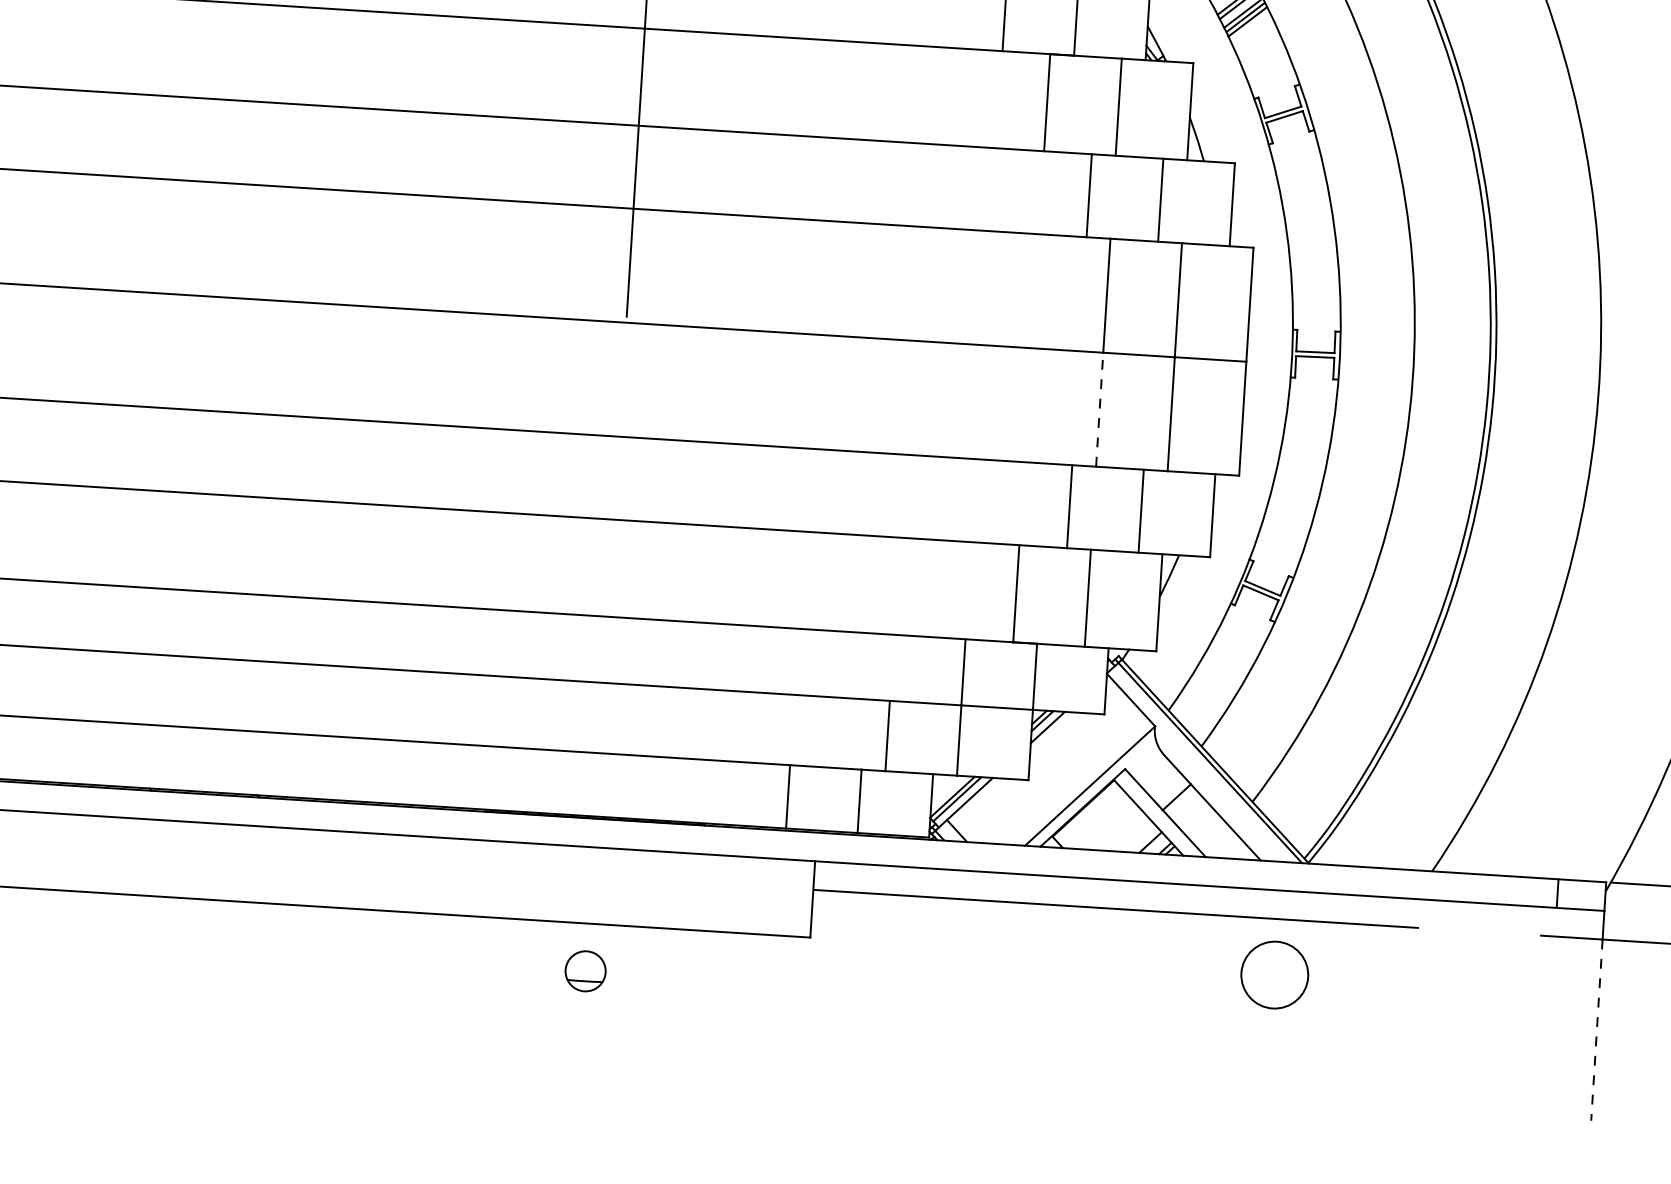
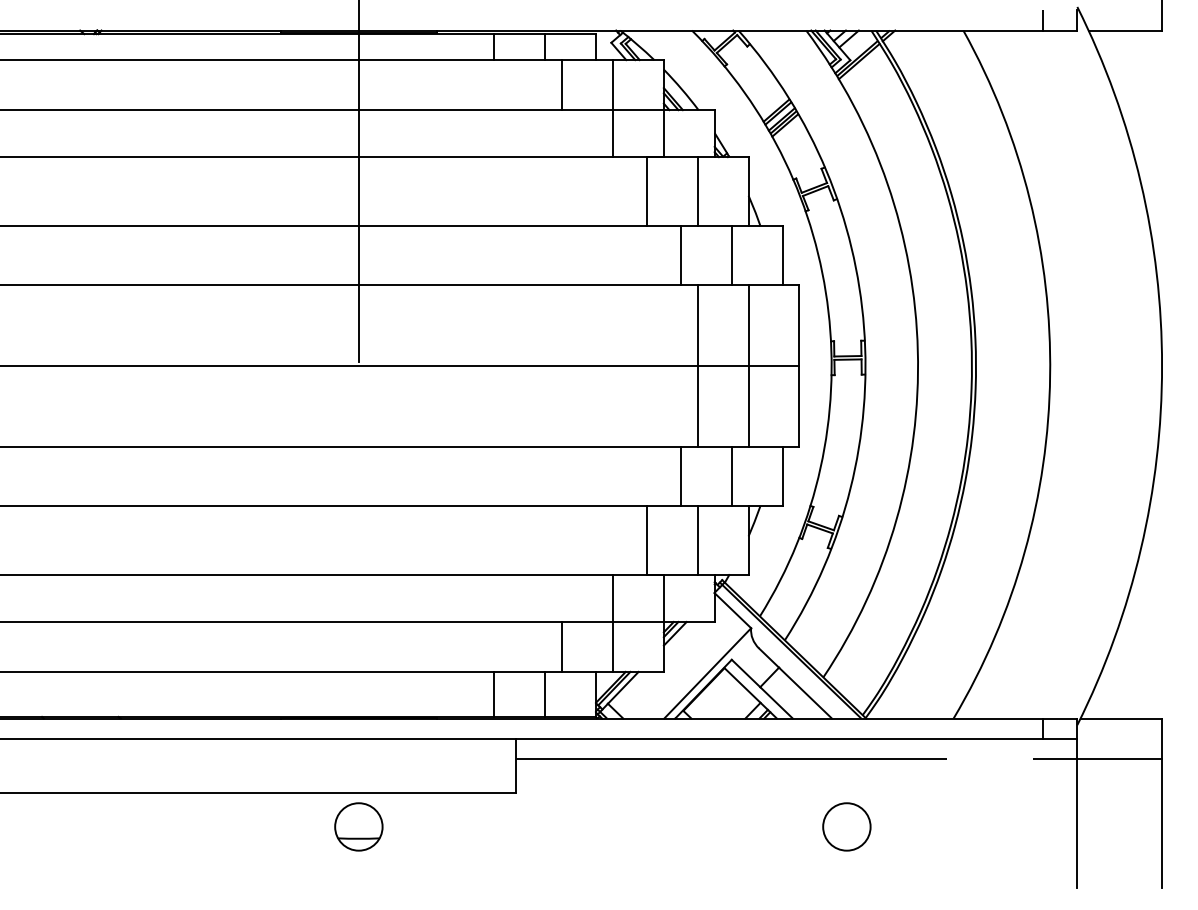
line: (1099, 409) -> (697, 406), dashed -> solid
part: (585, 970) -> (358, 826), size x1.67
circle: (1274, 974) -> (846, 826), moved
line: (1597, 1031) -> (1077, 824), dashed -> solid

